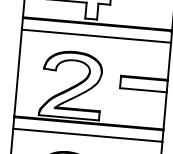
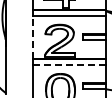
line: (19, 71) -> (33, 36), solid -> dashed
line: (87, 134) -> (69, 64), solid -> dashed

